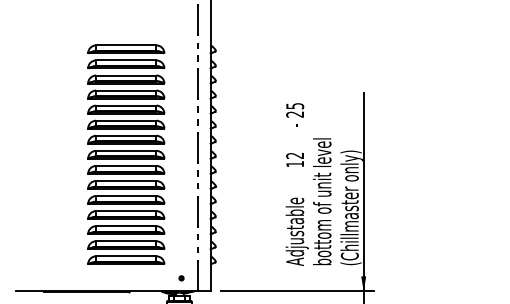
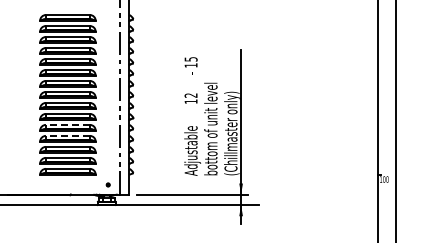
text: (294, 114) -> (190, 65), 25 -> 15
line: (125, 195) -> (67, 124), solid -> dashed
line: (125, 210) -> (67, 135), solid -> dashed

